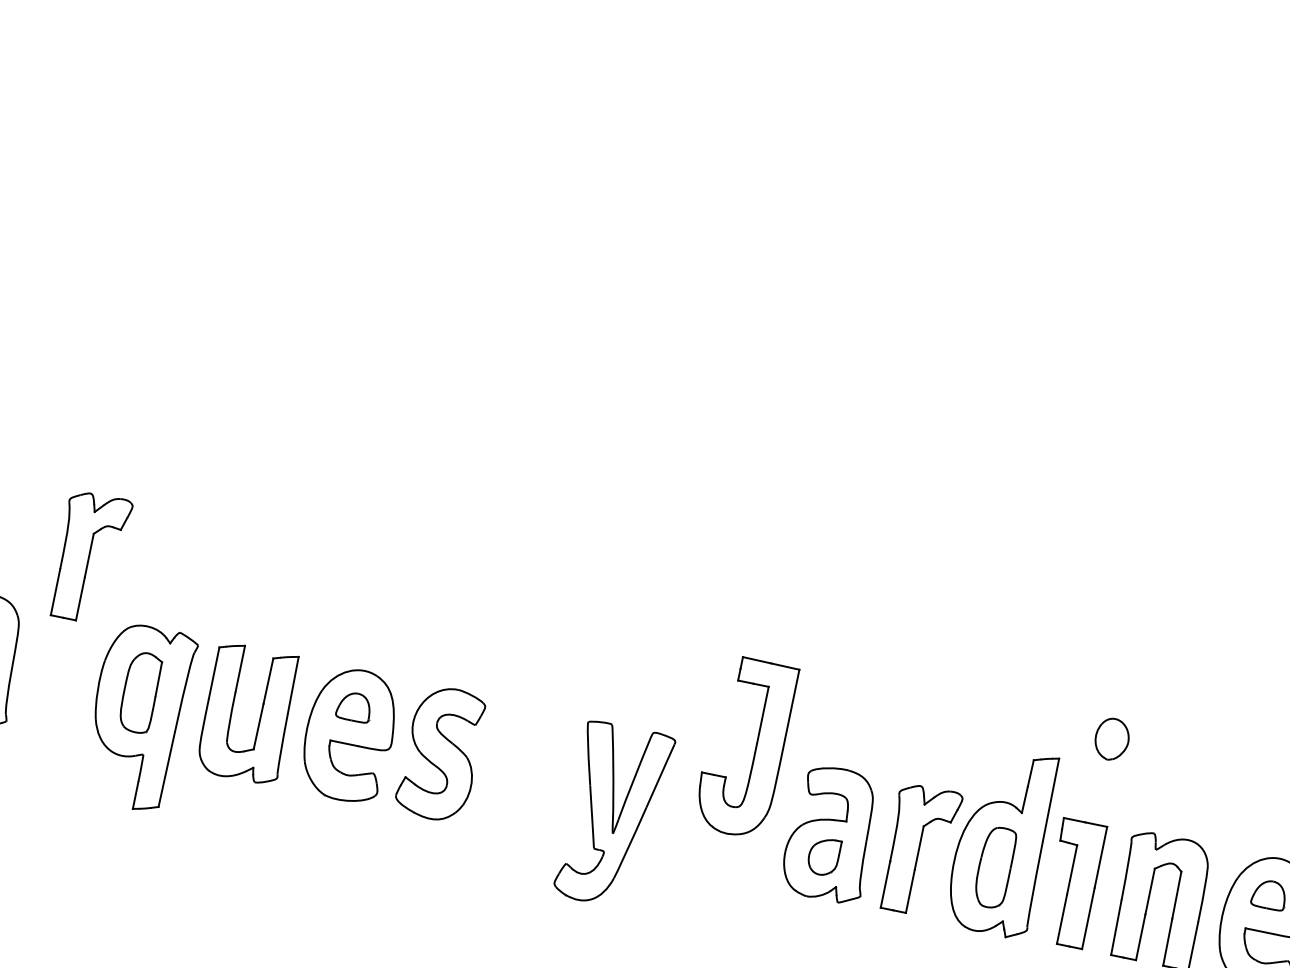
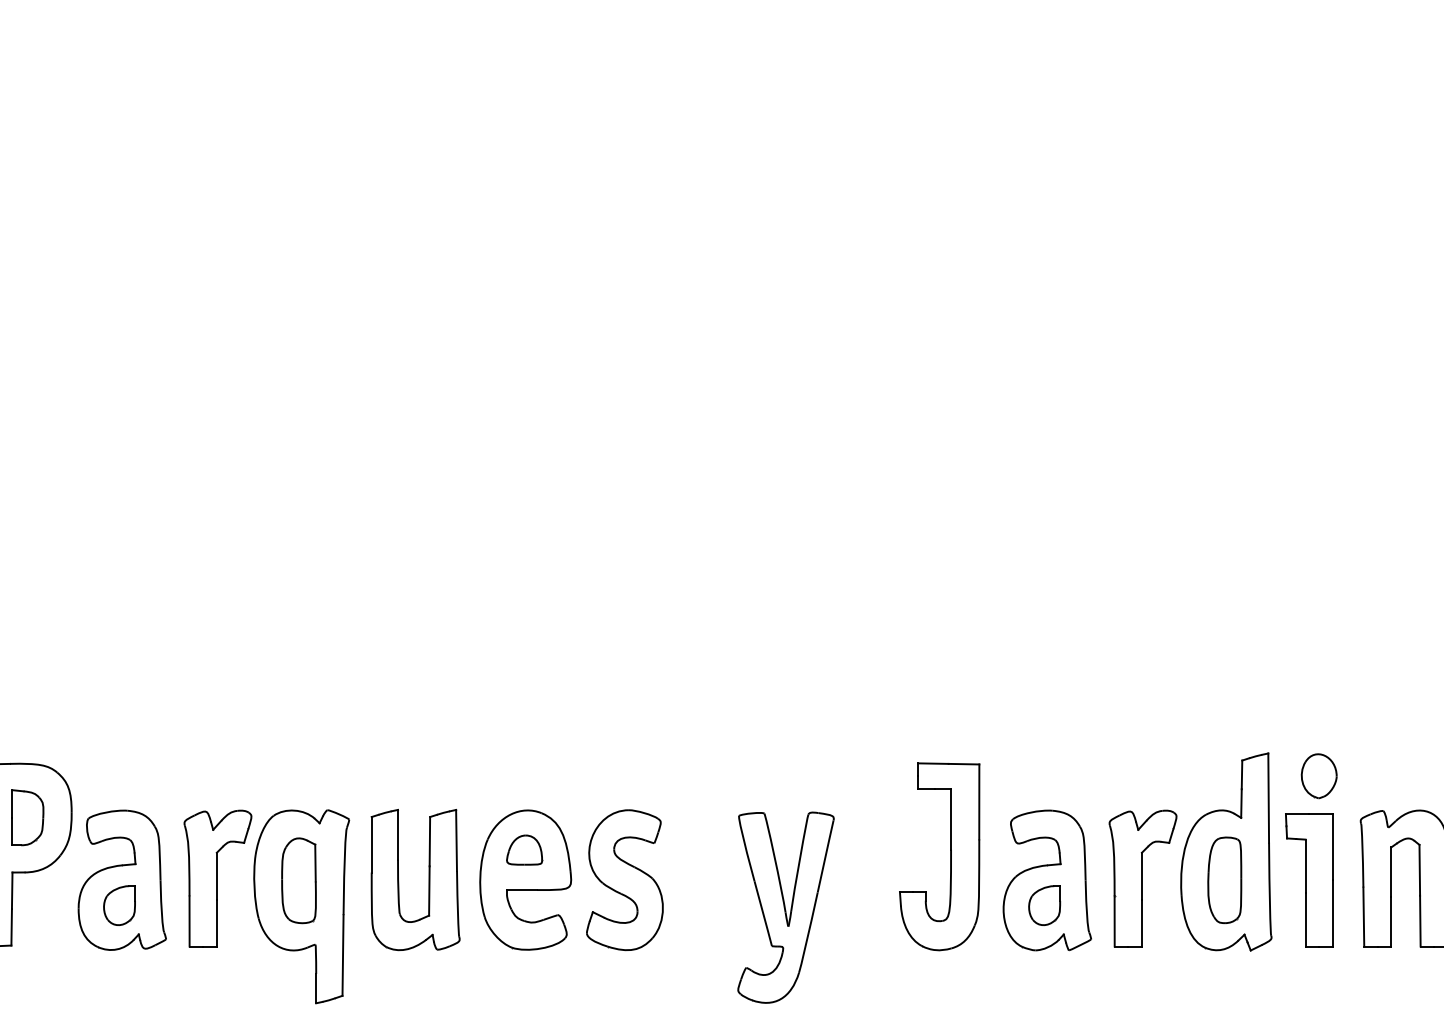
part: (89, 557) -> (217, 878), moved
part: (1111, 739) -> (1318, 776), moved
part: (755, 749) -> (950, 856), moved
part: (613, 815) -> (785, 907), moved

